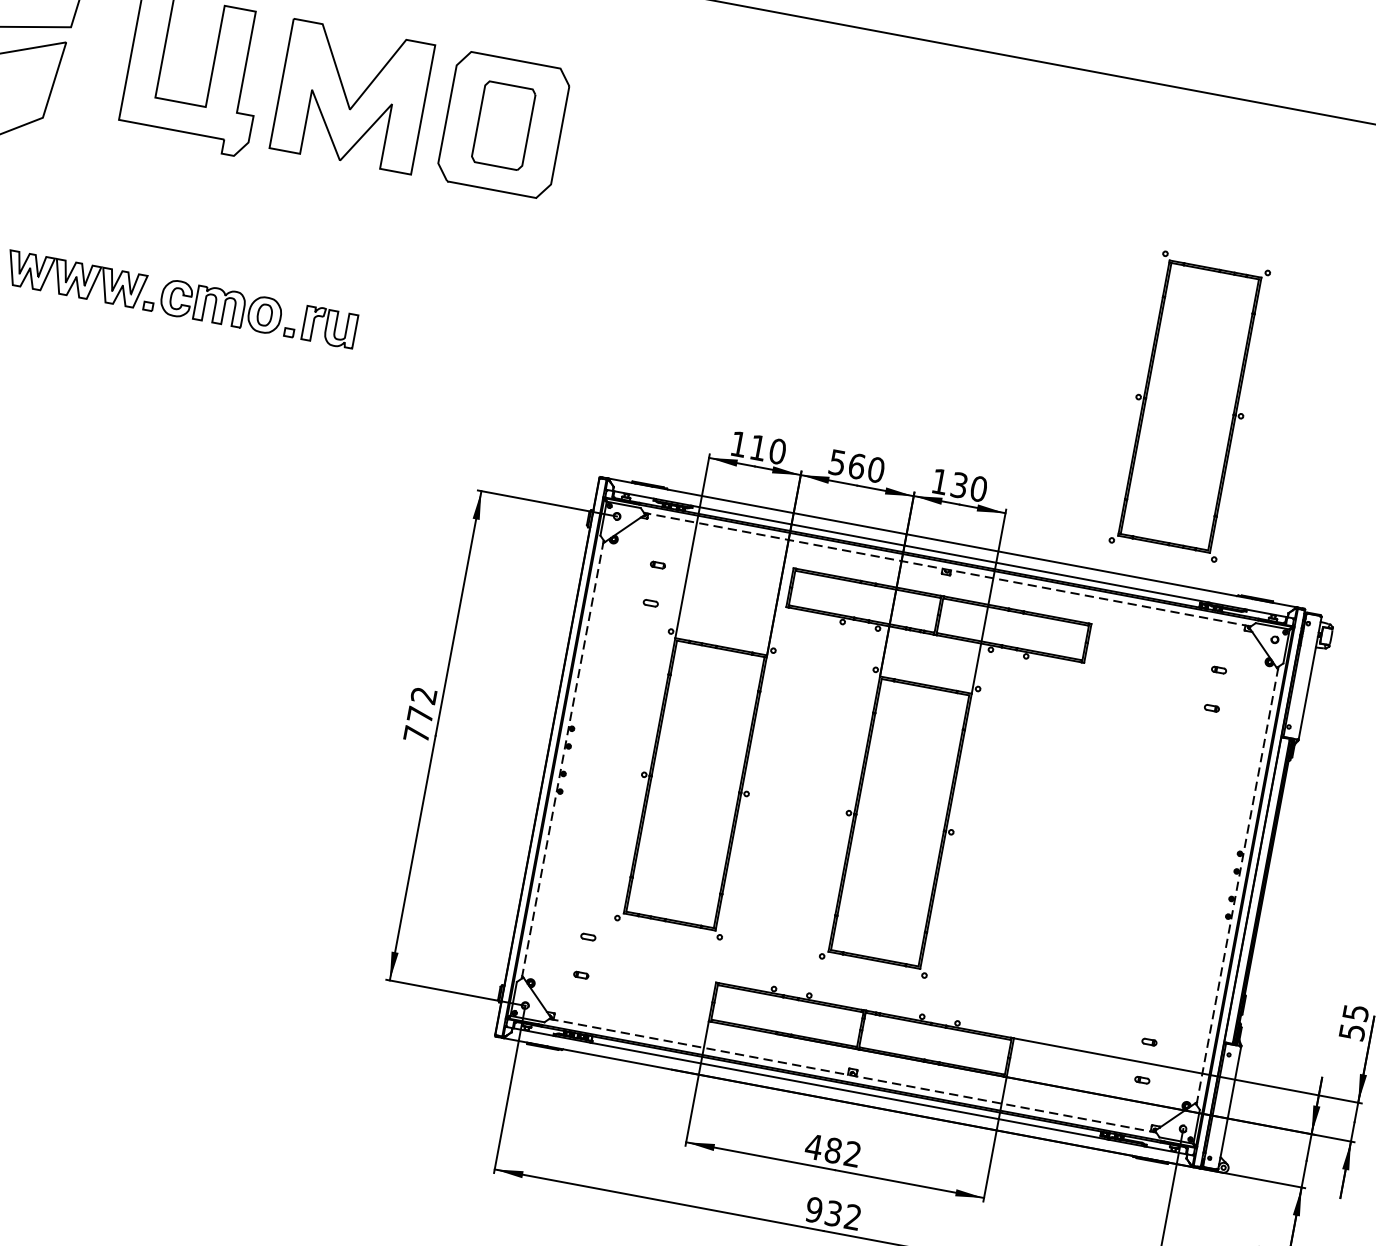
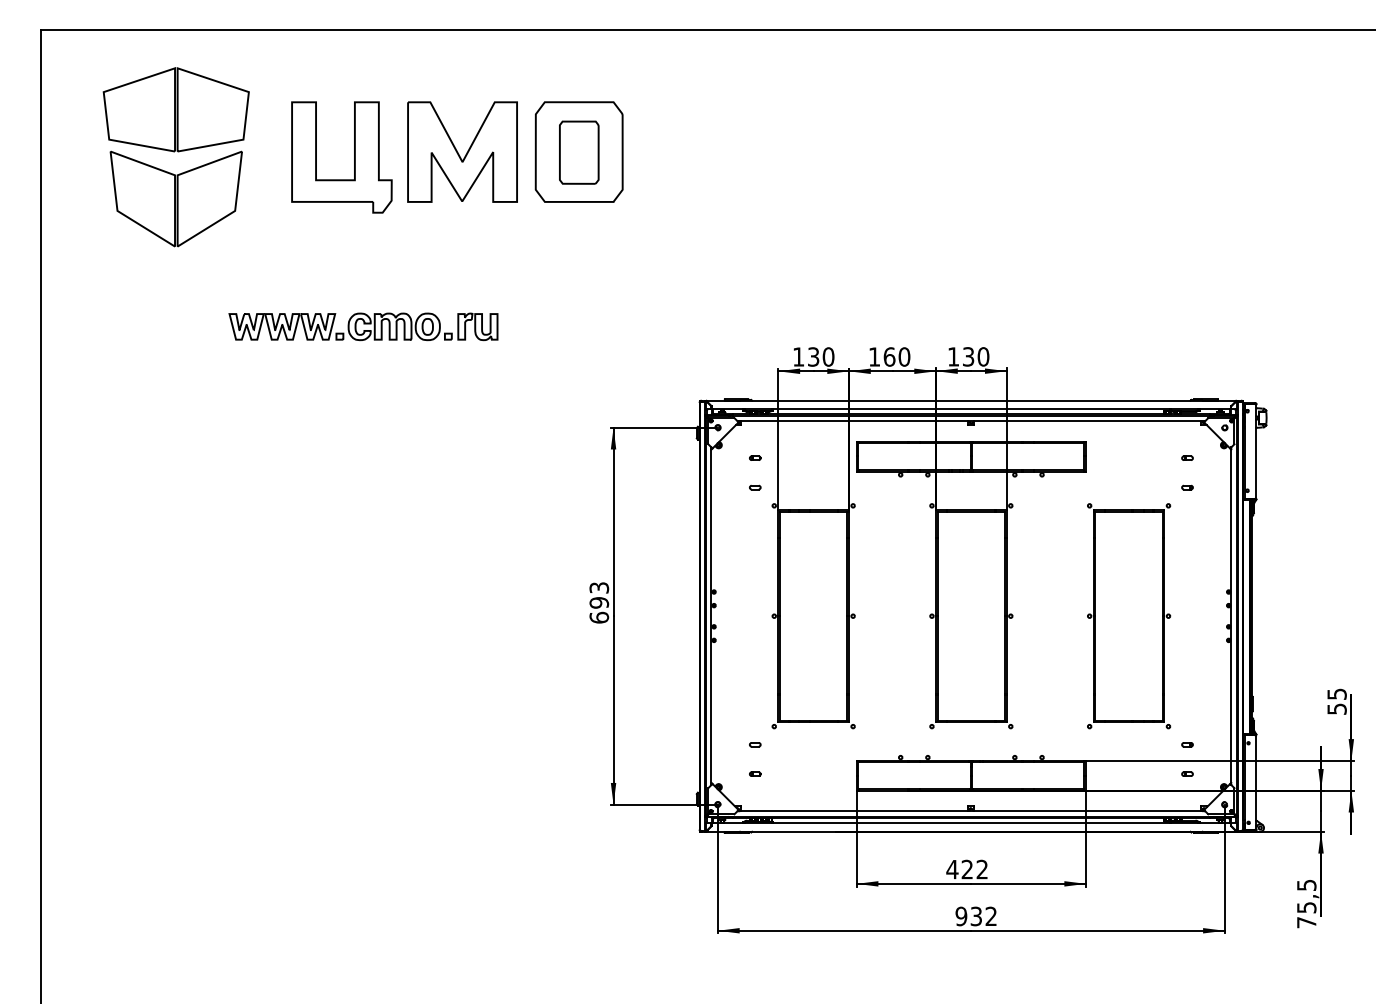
part: (1190, 407) -> (1129, 616), moved
text: (758, 447) -> (813, 356), 110 -> 130
text: (837, 462) -> (874, 356), 560 -> 160
line: (947, 569) -> (971, 421), dashed -> solid
text: (420, 714) -> (599, 602), 772 -> 693
line: (562, 759) -> (711, 616), dashed -> solid
line: (1237, 886) -> (1231, 616), dashed -> solid
line: (852, 1076) -> (971, 811), dashed -> solid
text: (833, 1150) -> (967, 869), 482 -> 422

